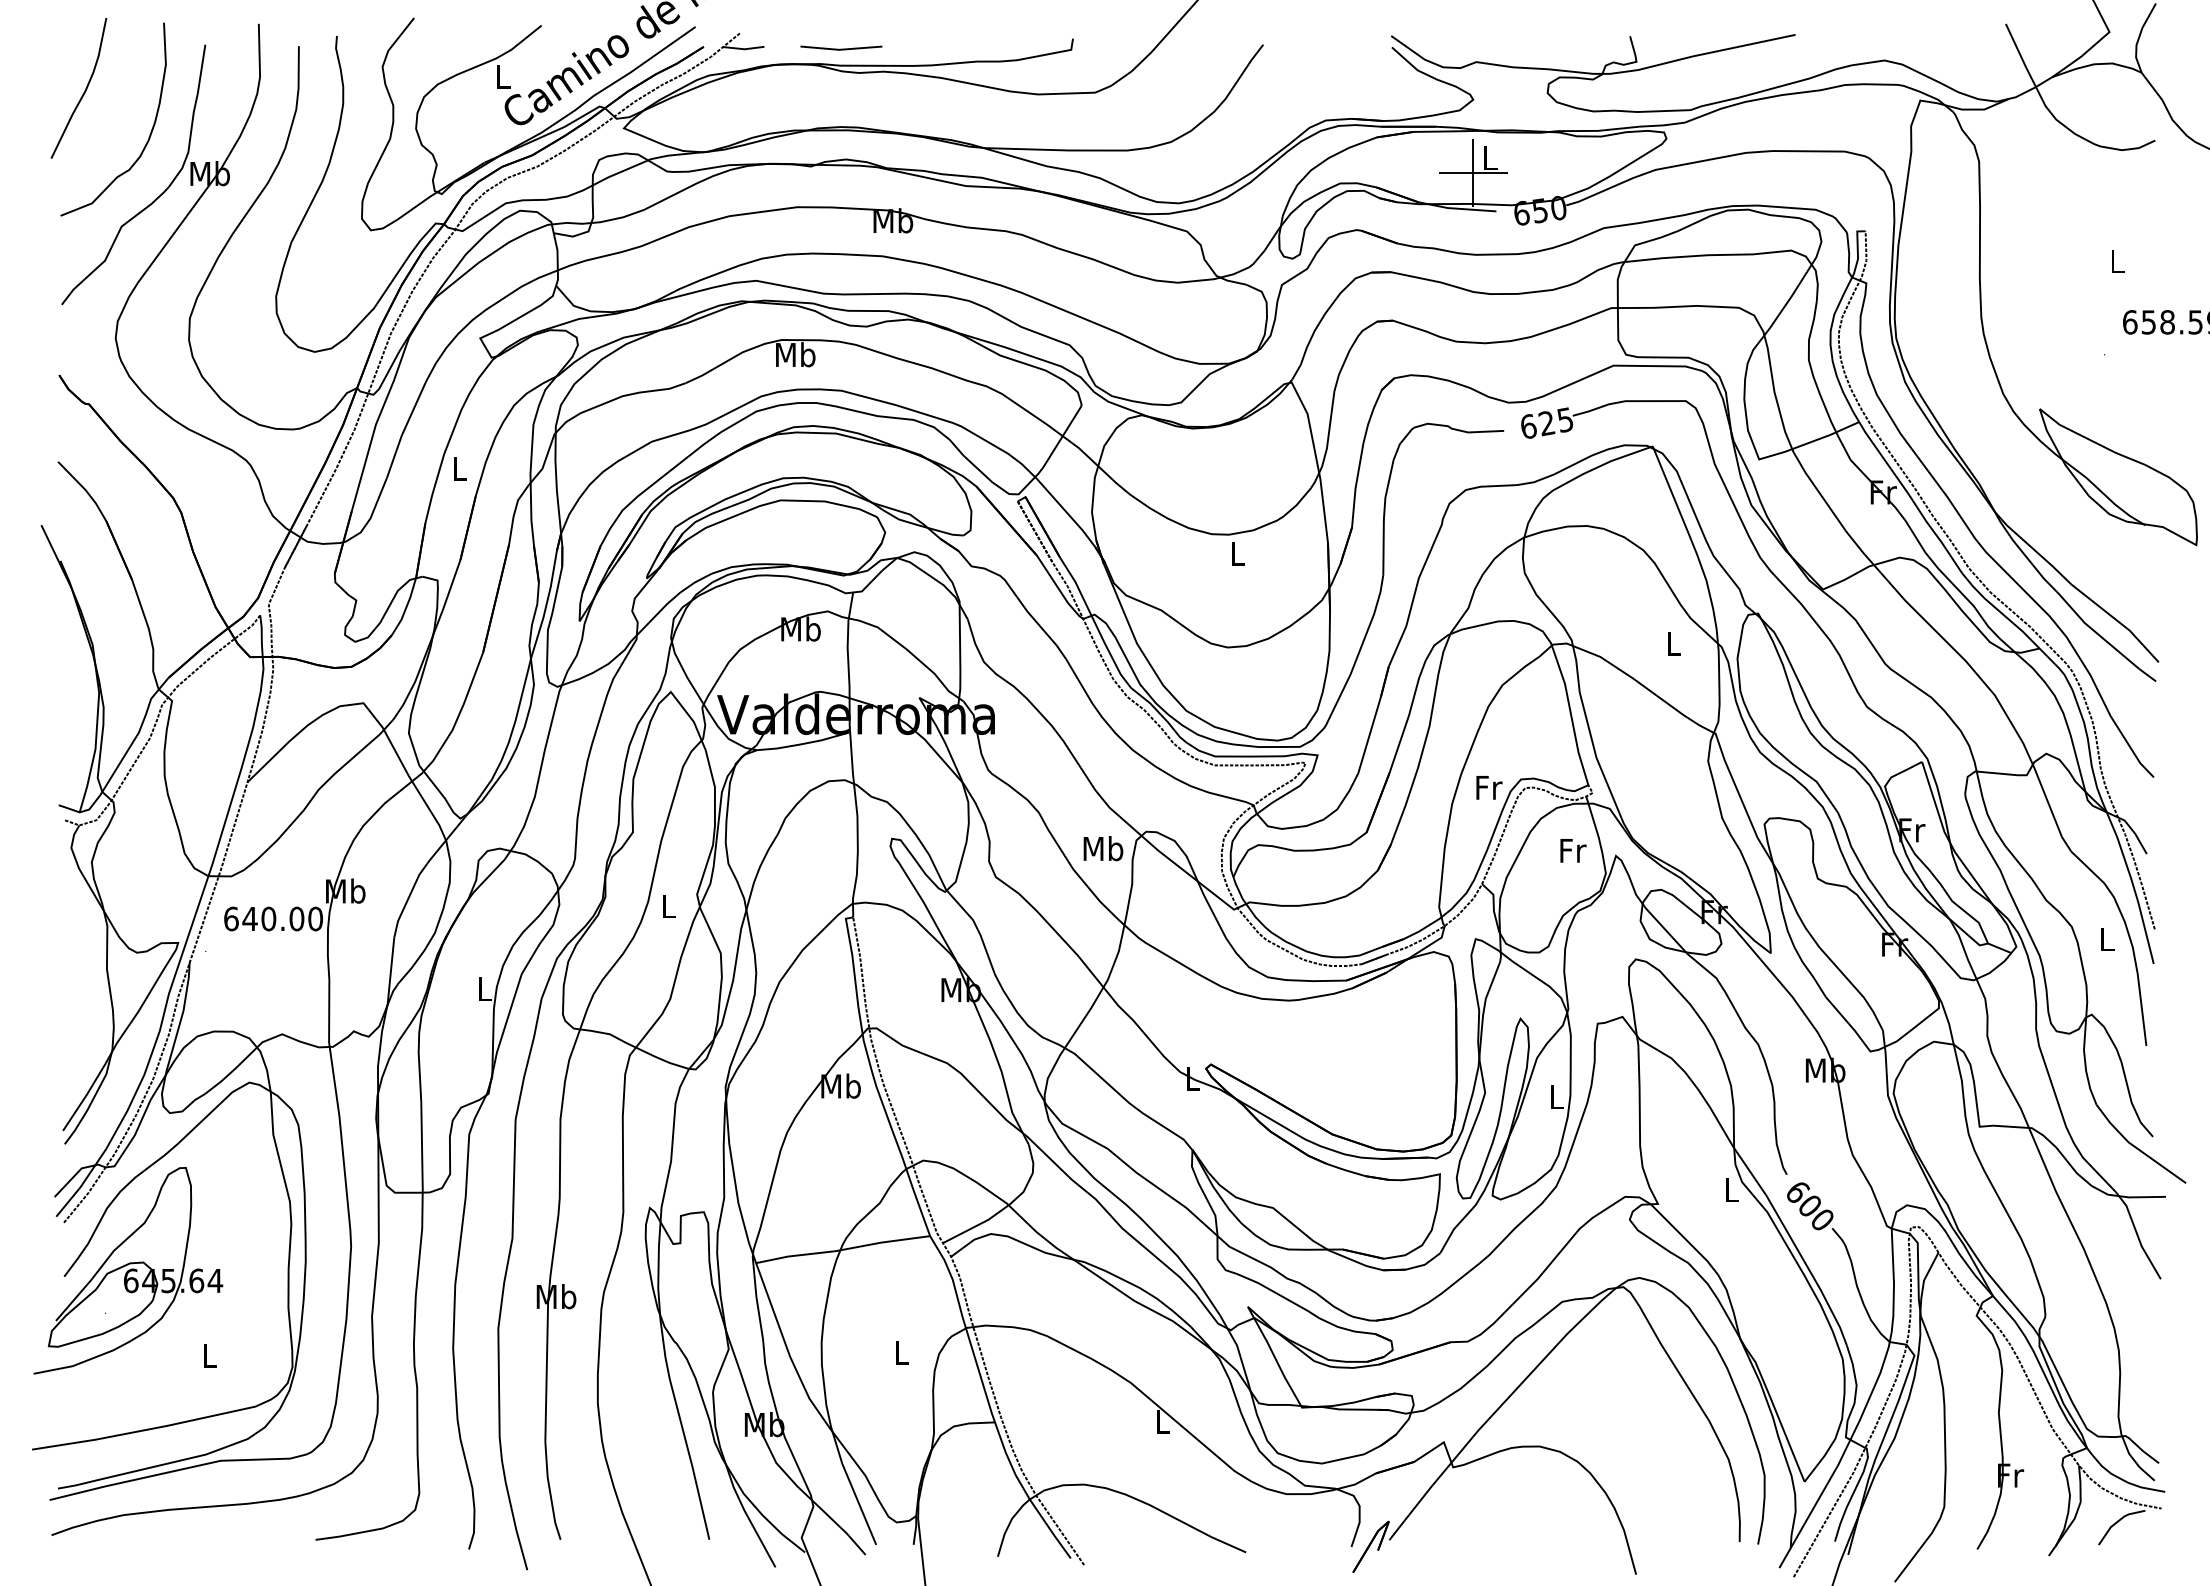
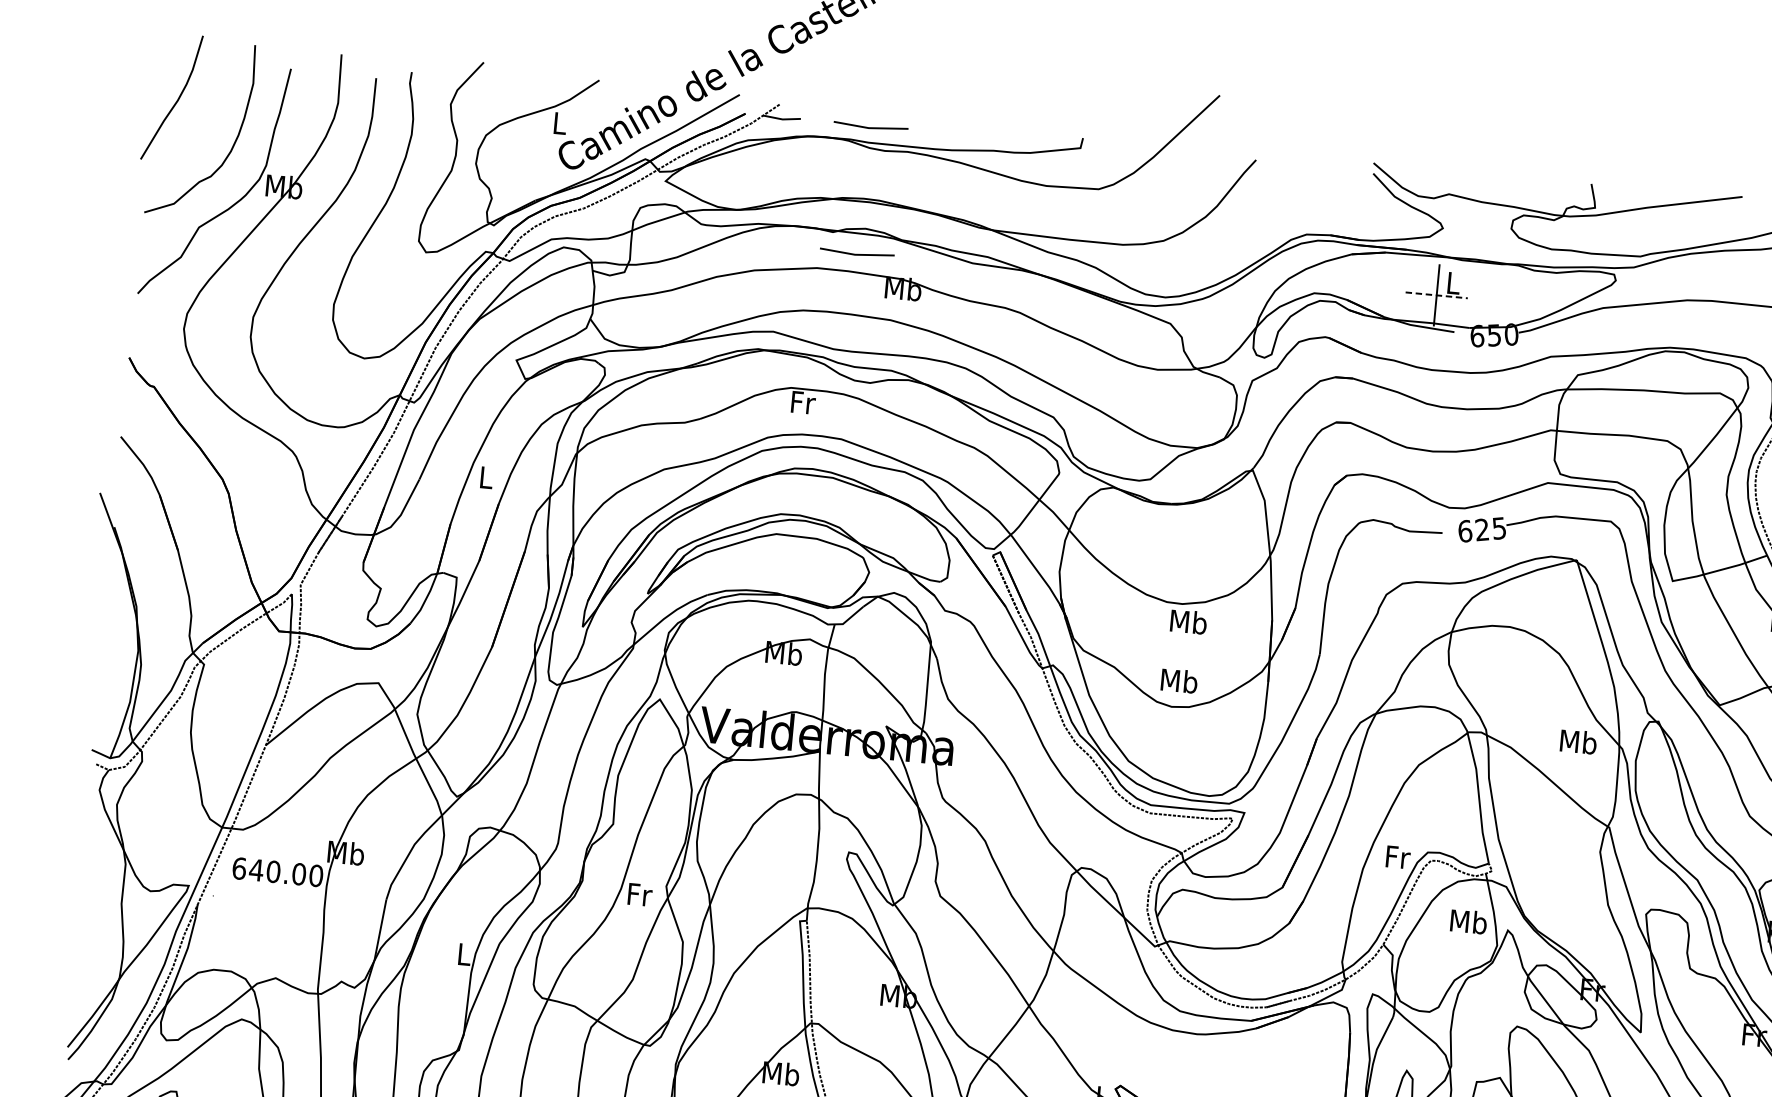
line: (1473, 173) -> (1436, 295), solid -> dashed
line: (839, 187) -> (857, 253), added
text: (795, 354) -> (802, 402), Mb -> Fr
text: (1237, 553) -> (1188, 621), L -> Mb
text: (1673, 643) -> (1578, 741), L -> Mb
text: (1103, 848) -> (1179, 680), moved
text: (1572, 850) -> (1468, 921), Fr -> Mb
text: (669, 906) -> (640, 894), L -> Fr

